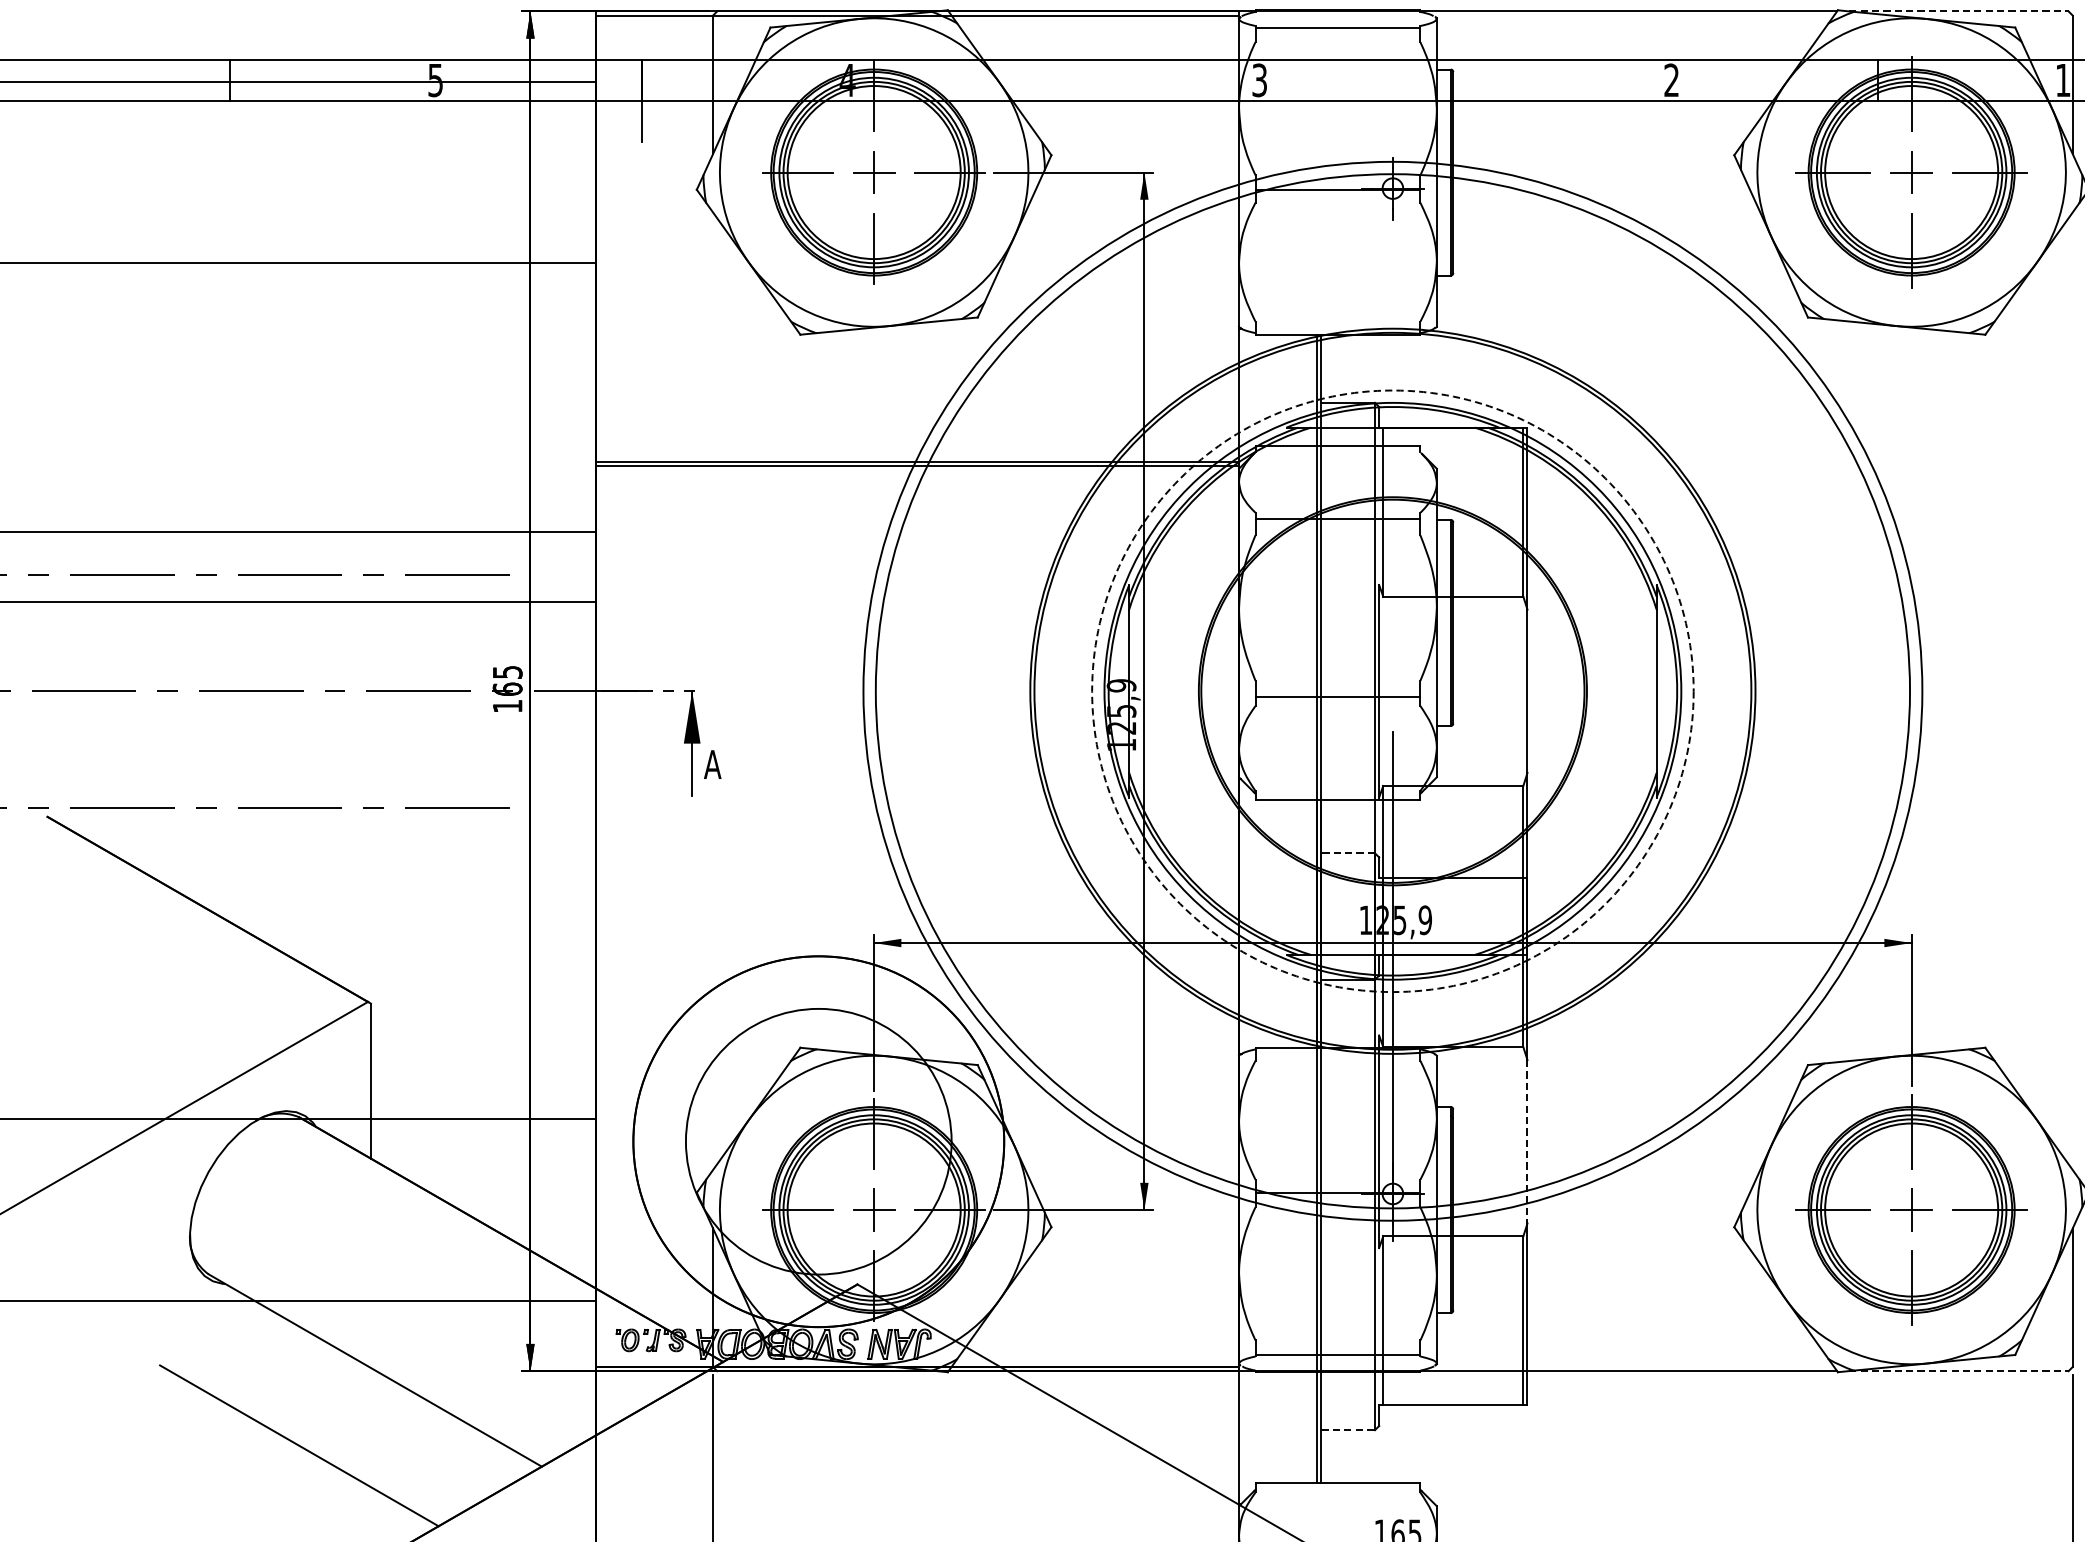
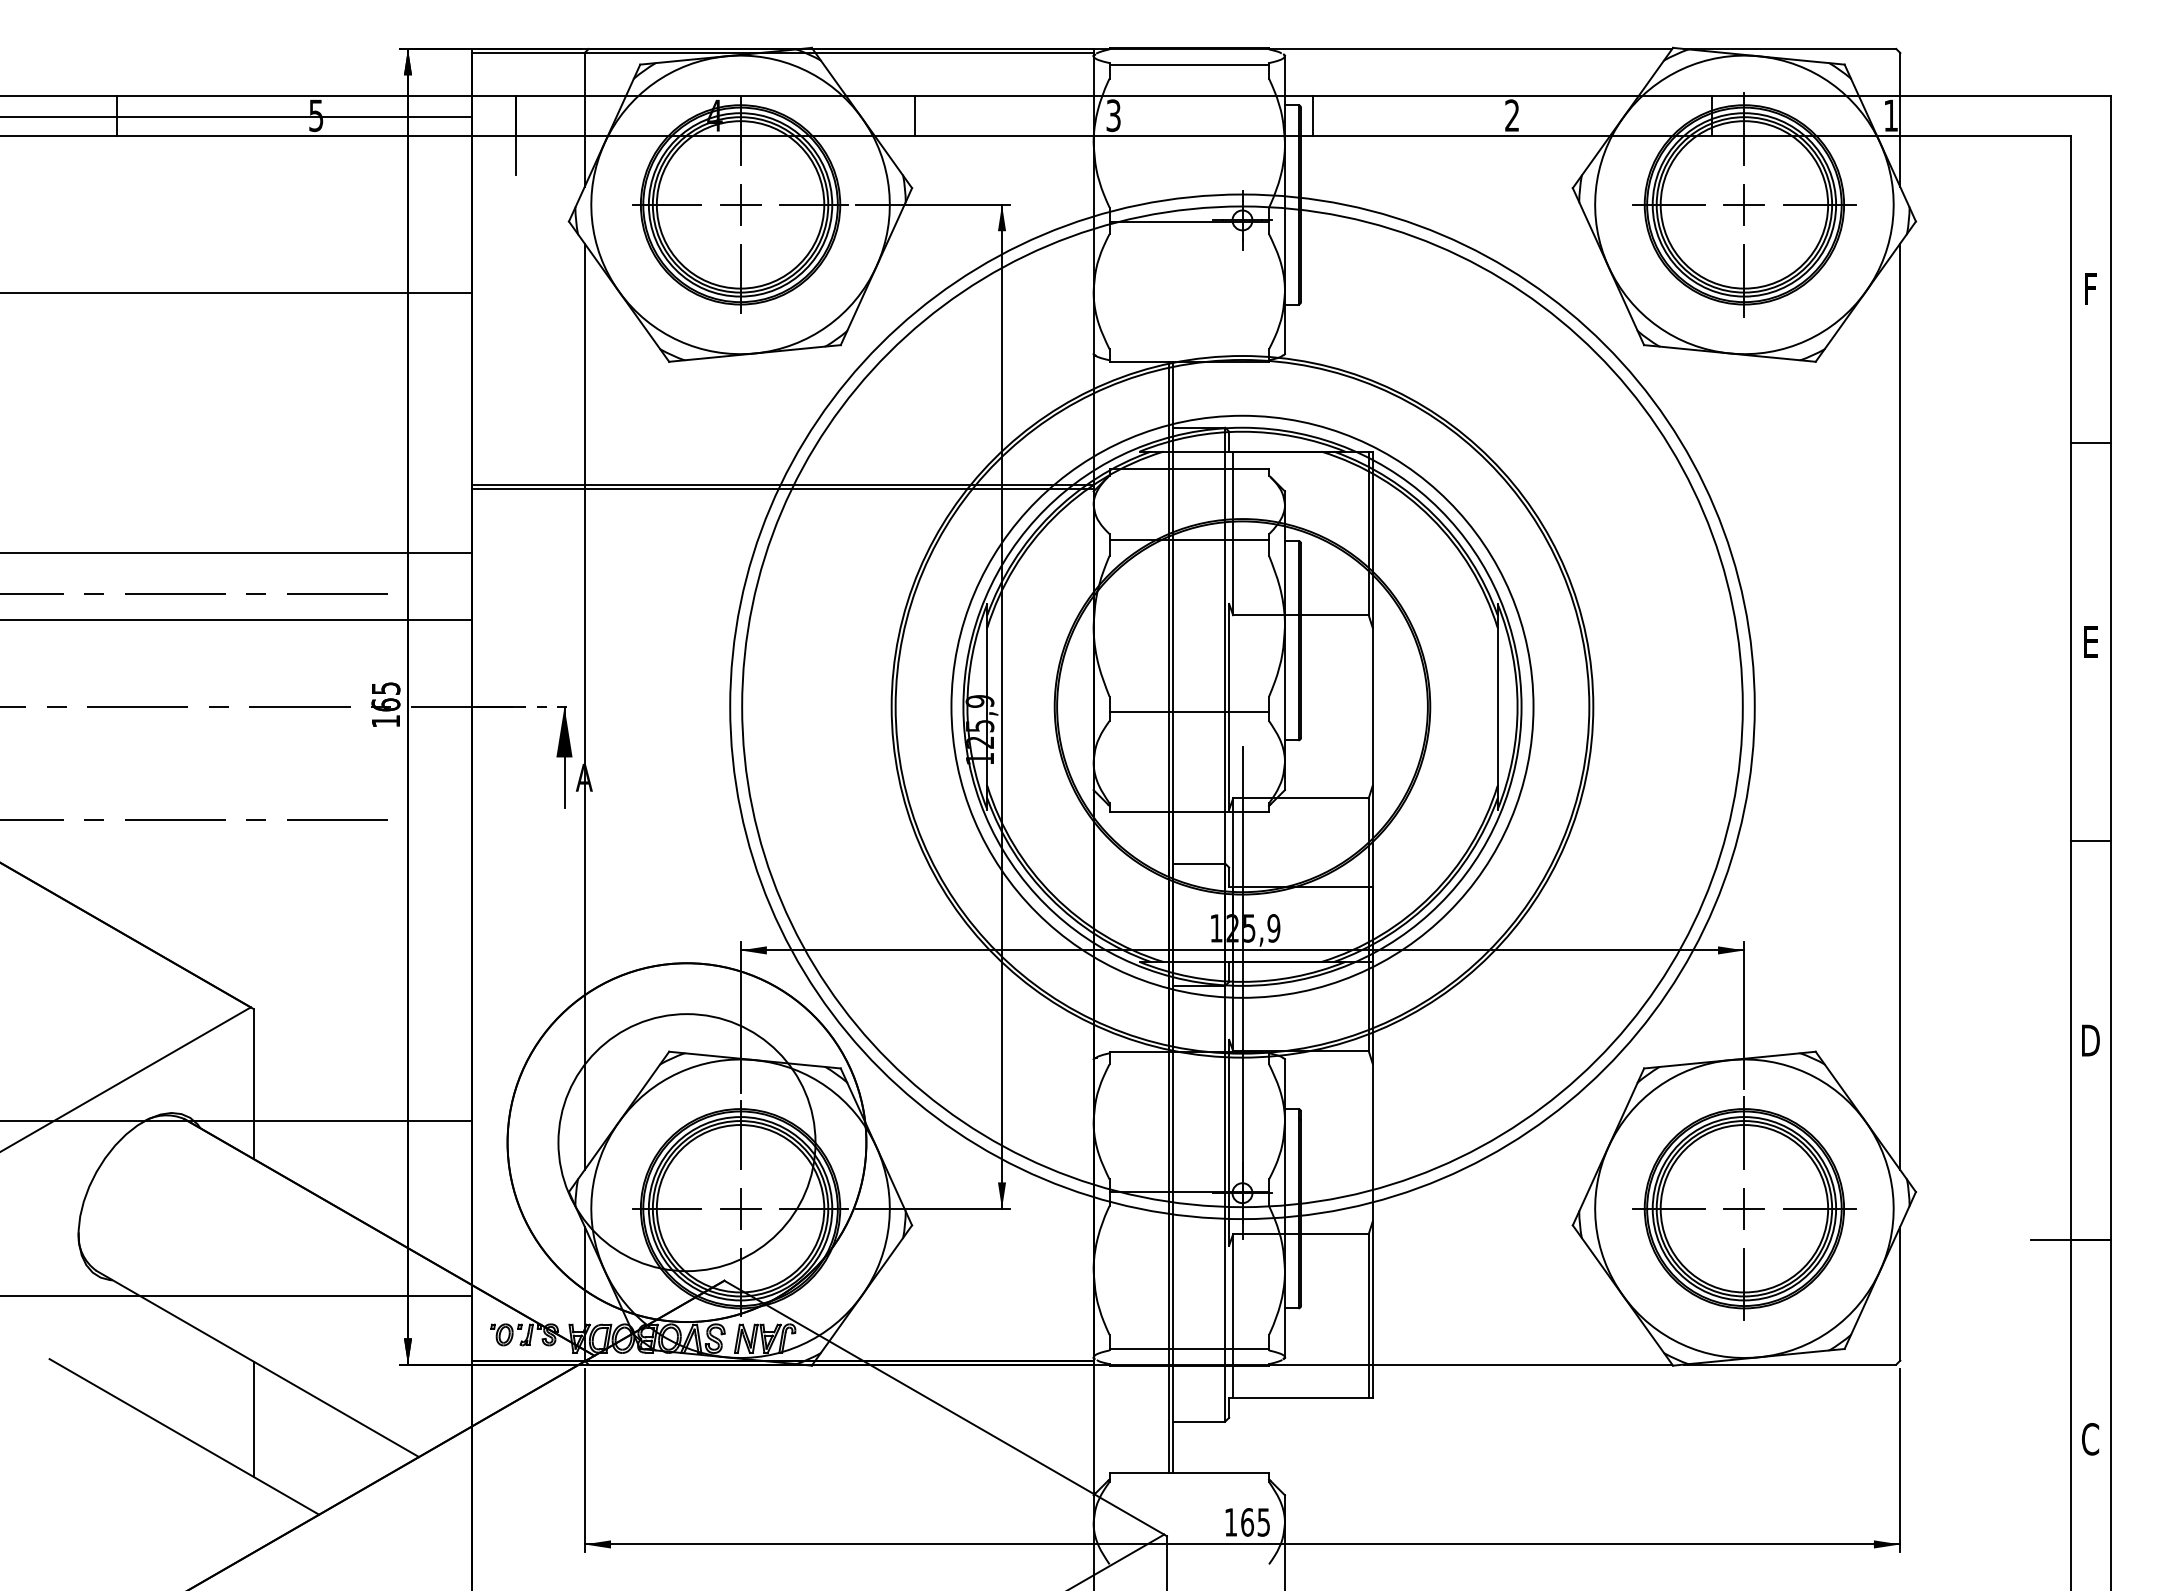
line: (1959, 11) -> (1790, 49), dashed -> solid
line: (1053, 80) -> (914, 115), added
line: (1466, 80) -> (1313, 115), added
line: (712, 690) -> (584, 706), added
circle: (1392, 690) -> (1242, 706), dashed -> solid
line: (2072, 690) -> (1900, 706), added
line: (1348, 853) -> (1199, 863), dashed -> solid
line: (1527, 1142) -> (1372, 1143), dashed -> solid
line: (1959, 1371) -> (1790, 1364), dashed -> solid
line: (370, 1426) -> (253, 1418), added
line: (1348, 1429) -> (1199, 1421), dashed -> solid

